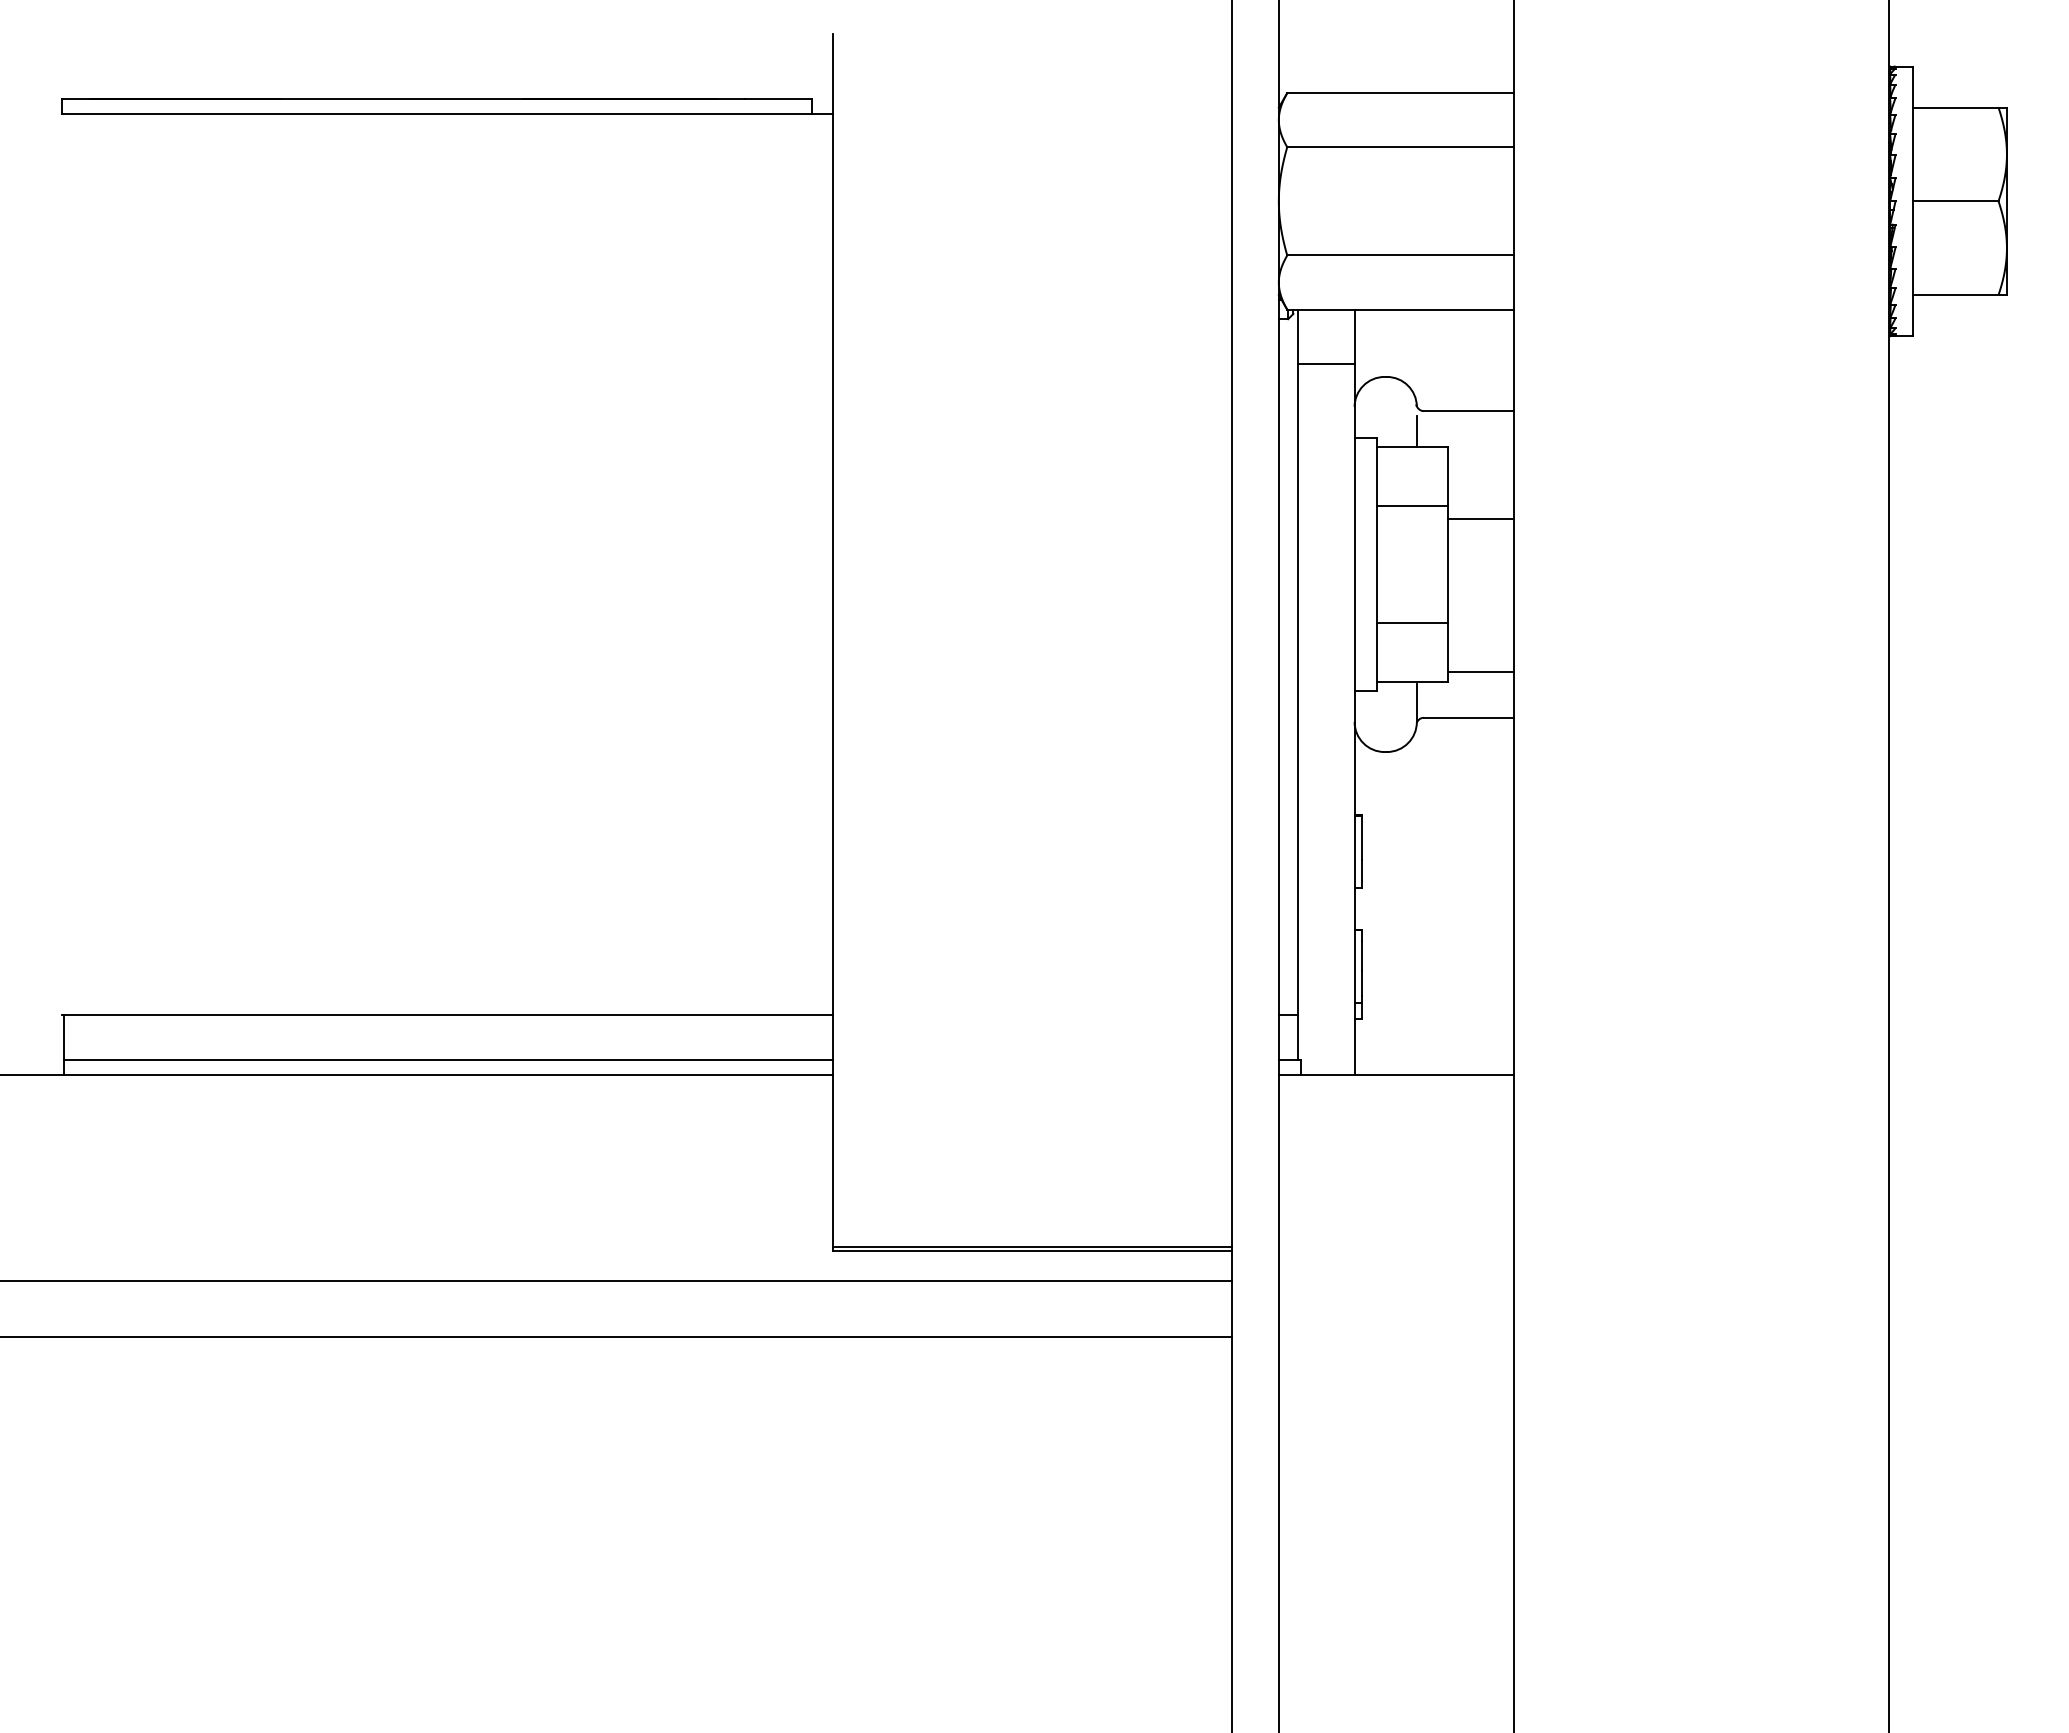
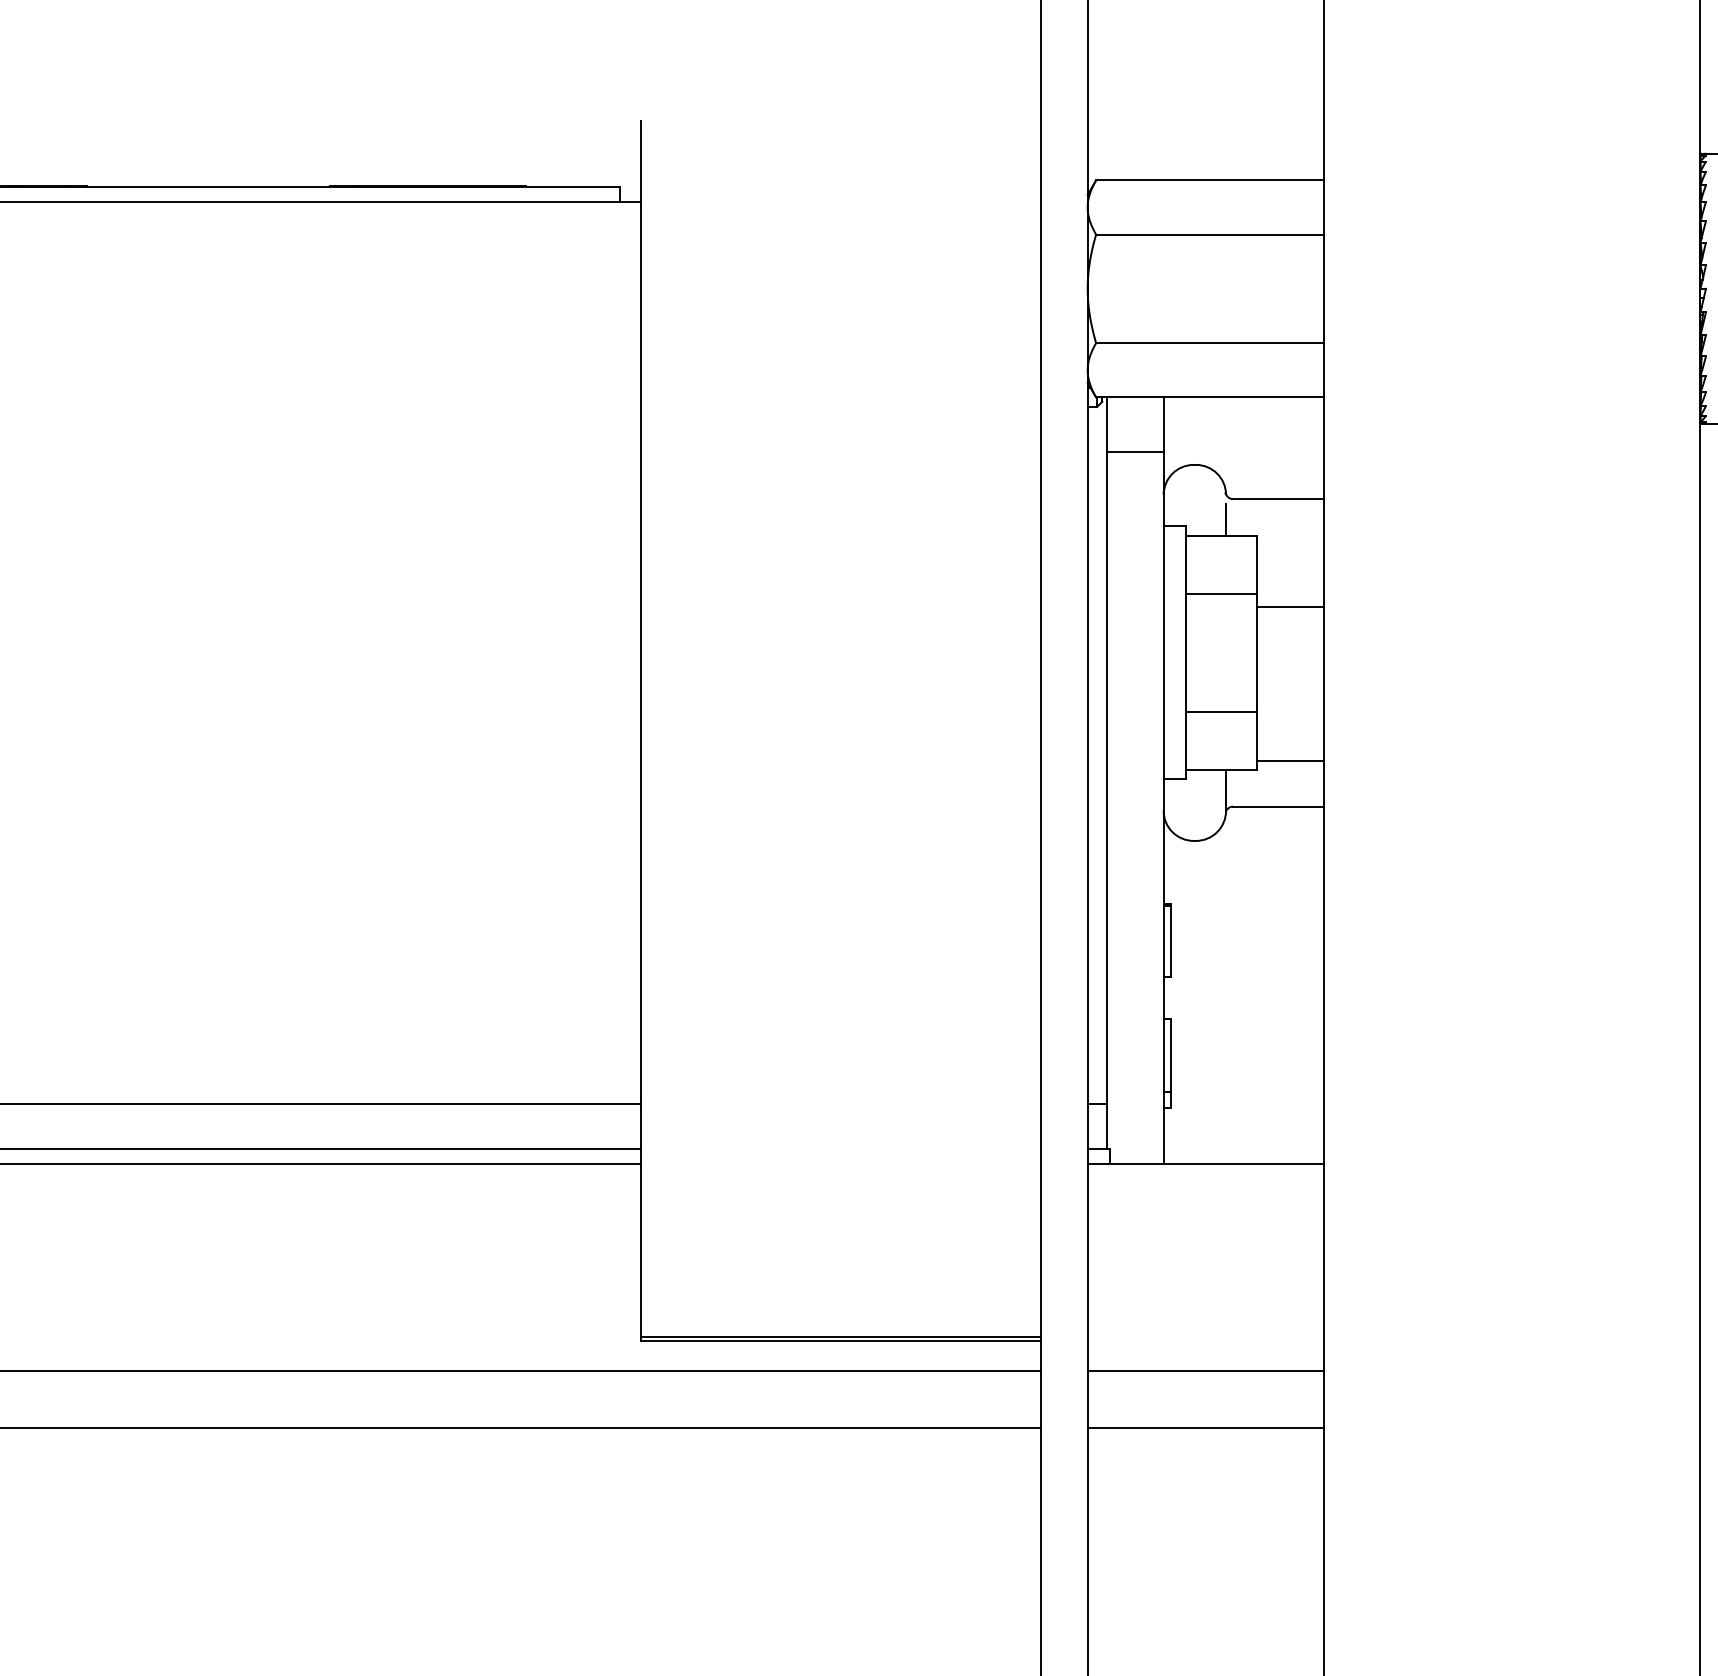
line: (1396, 1280) -> (1205, 1370), added
line: (1396, 1337) -> (1205, 1427), added

